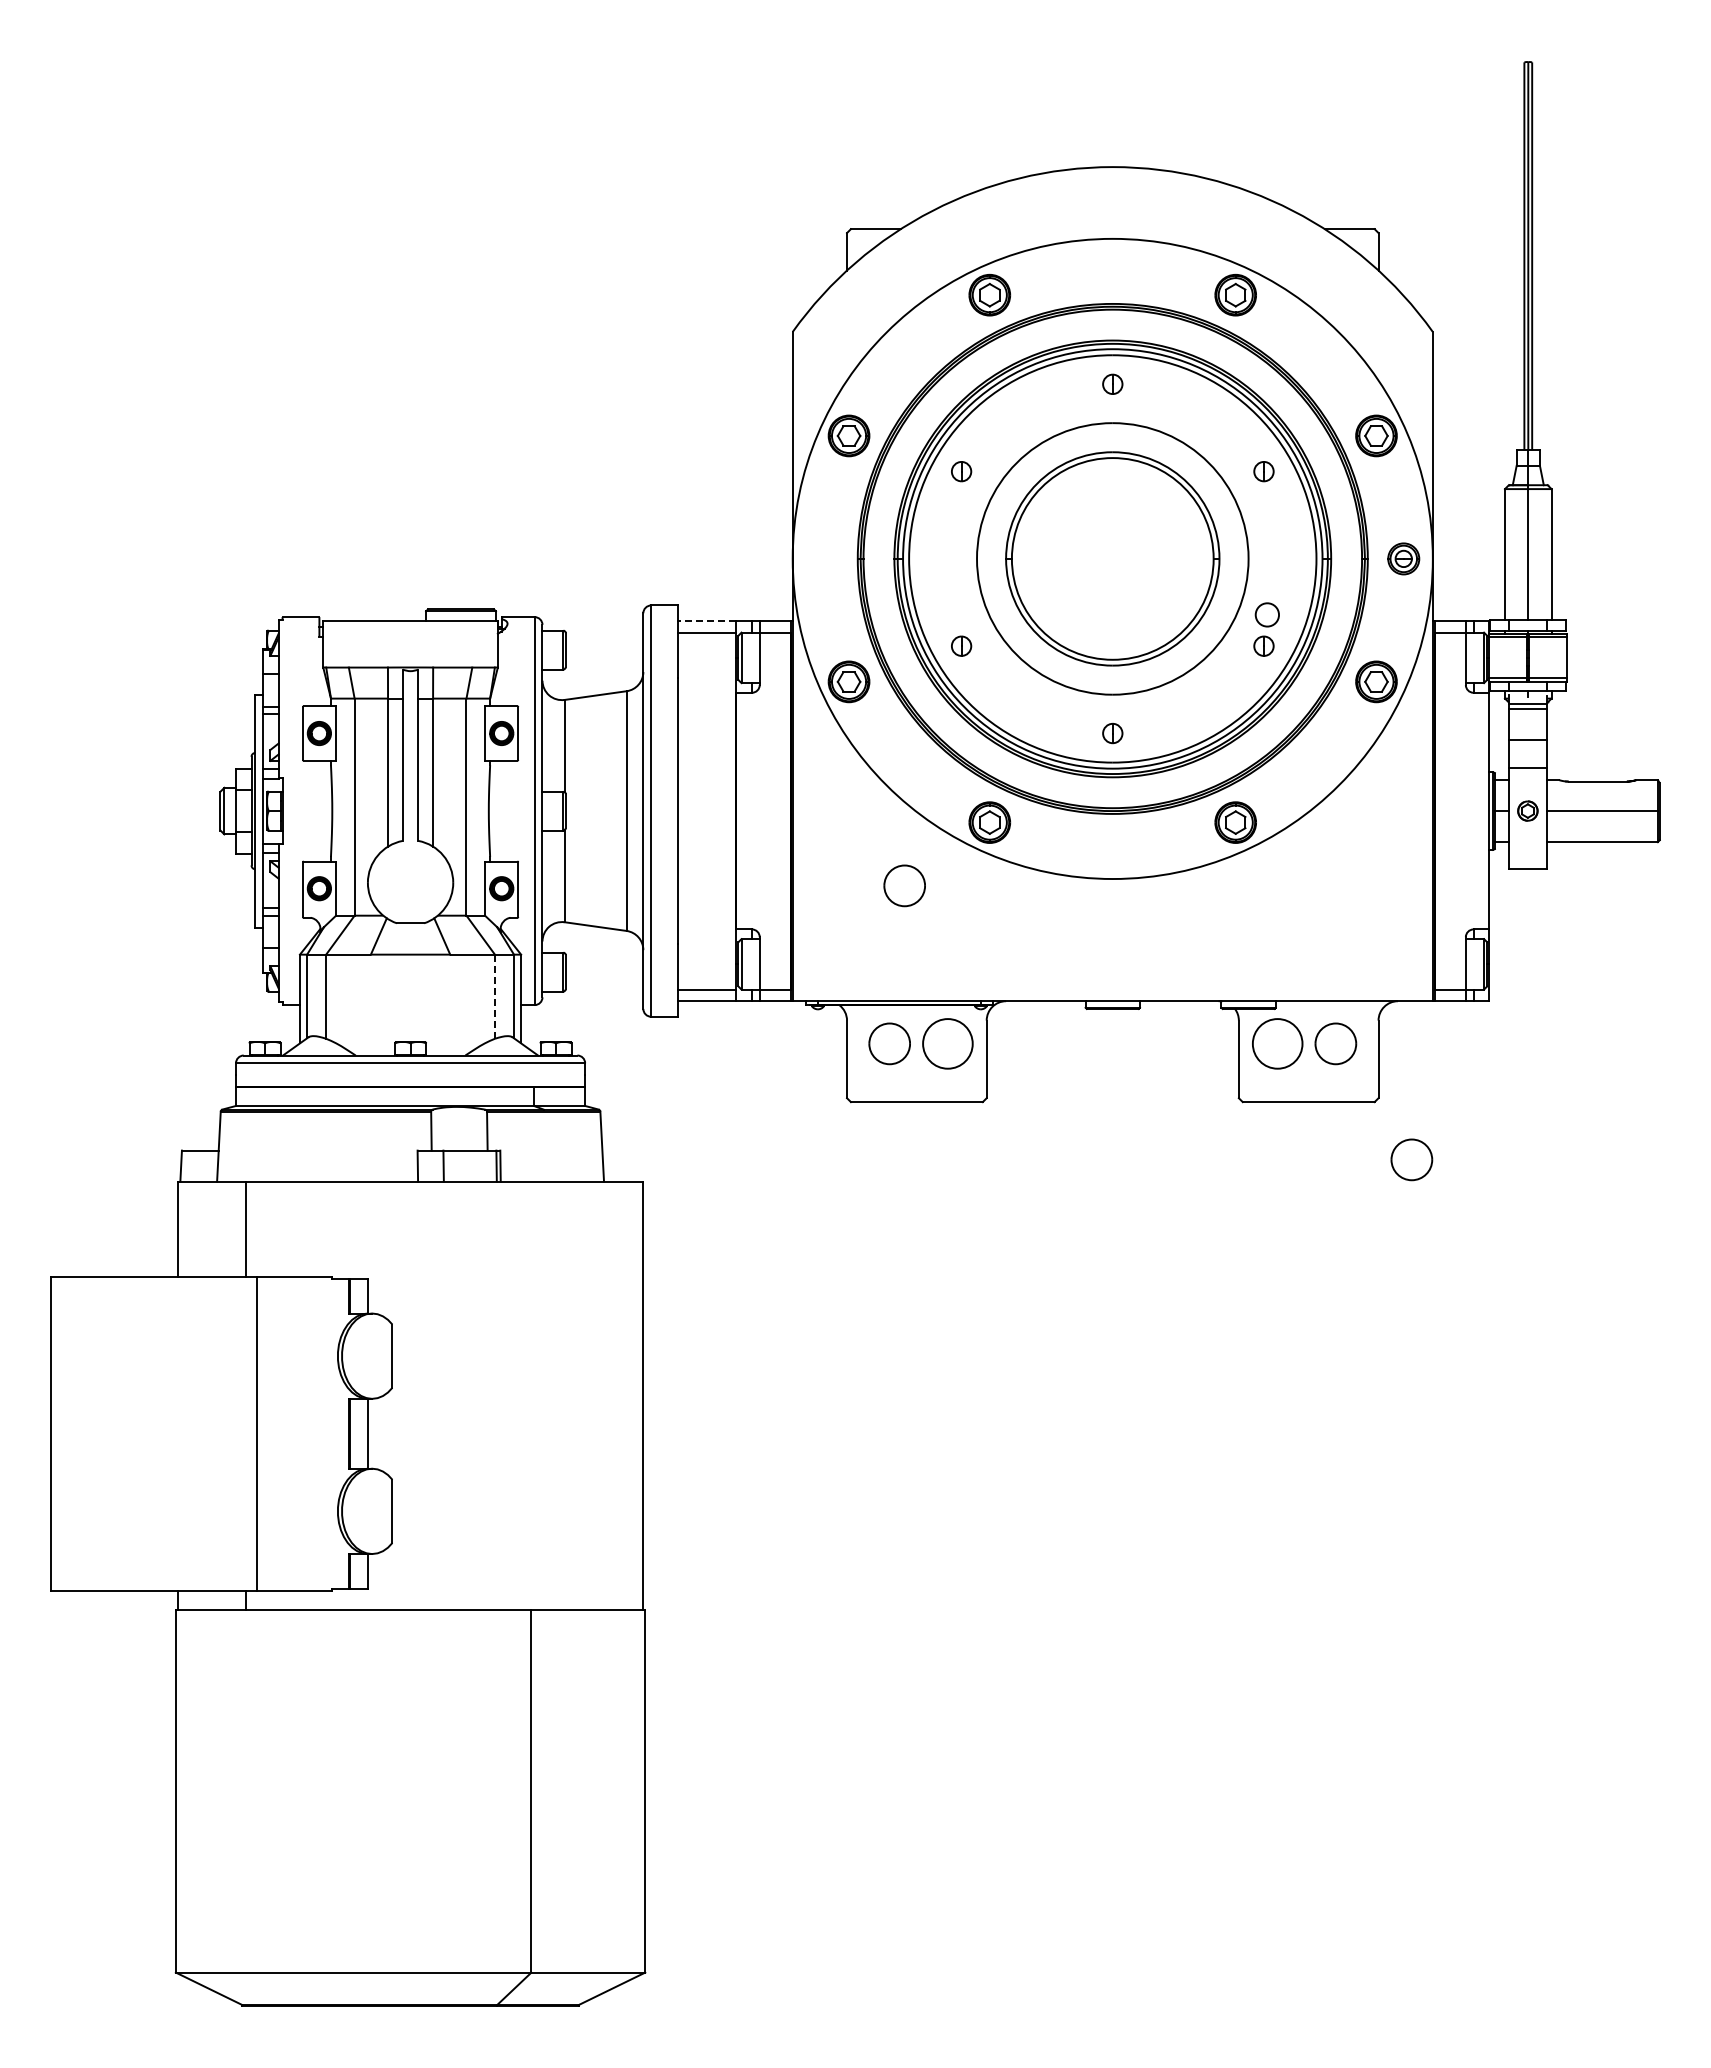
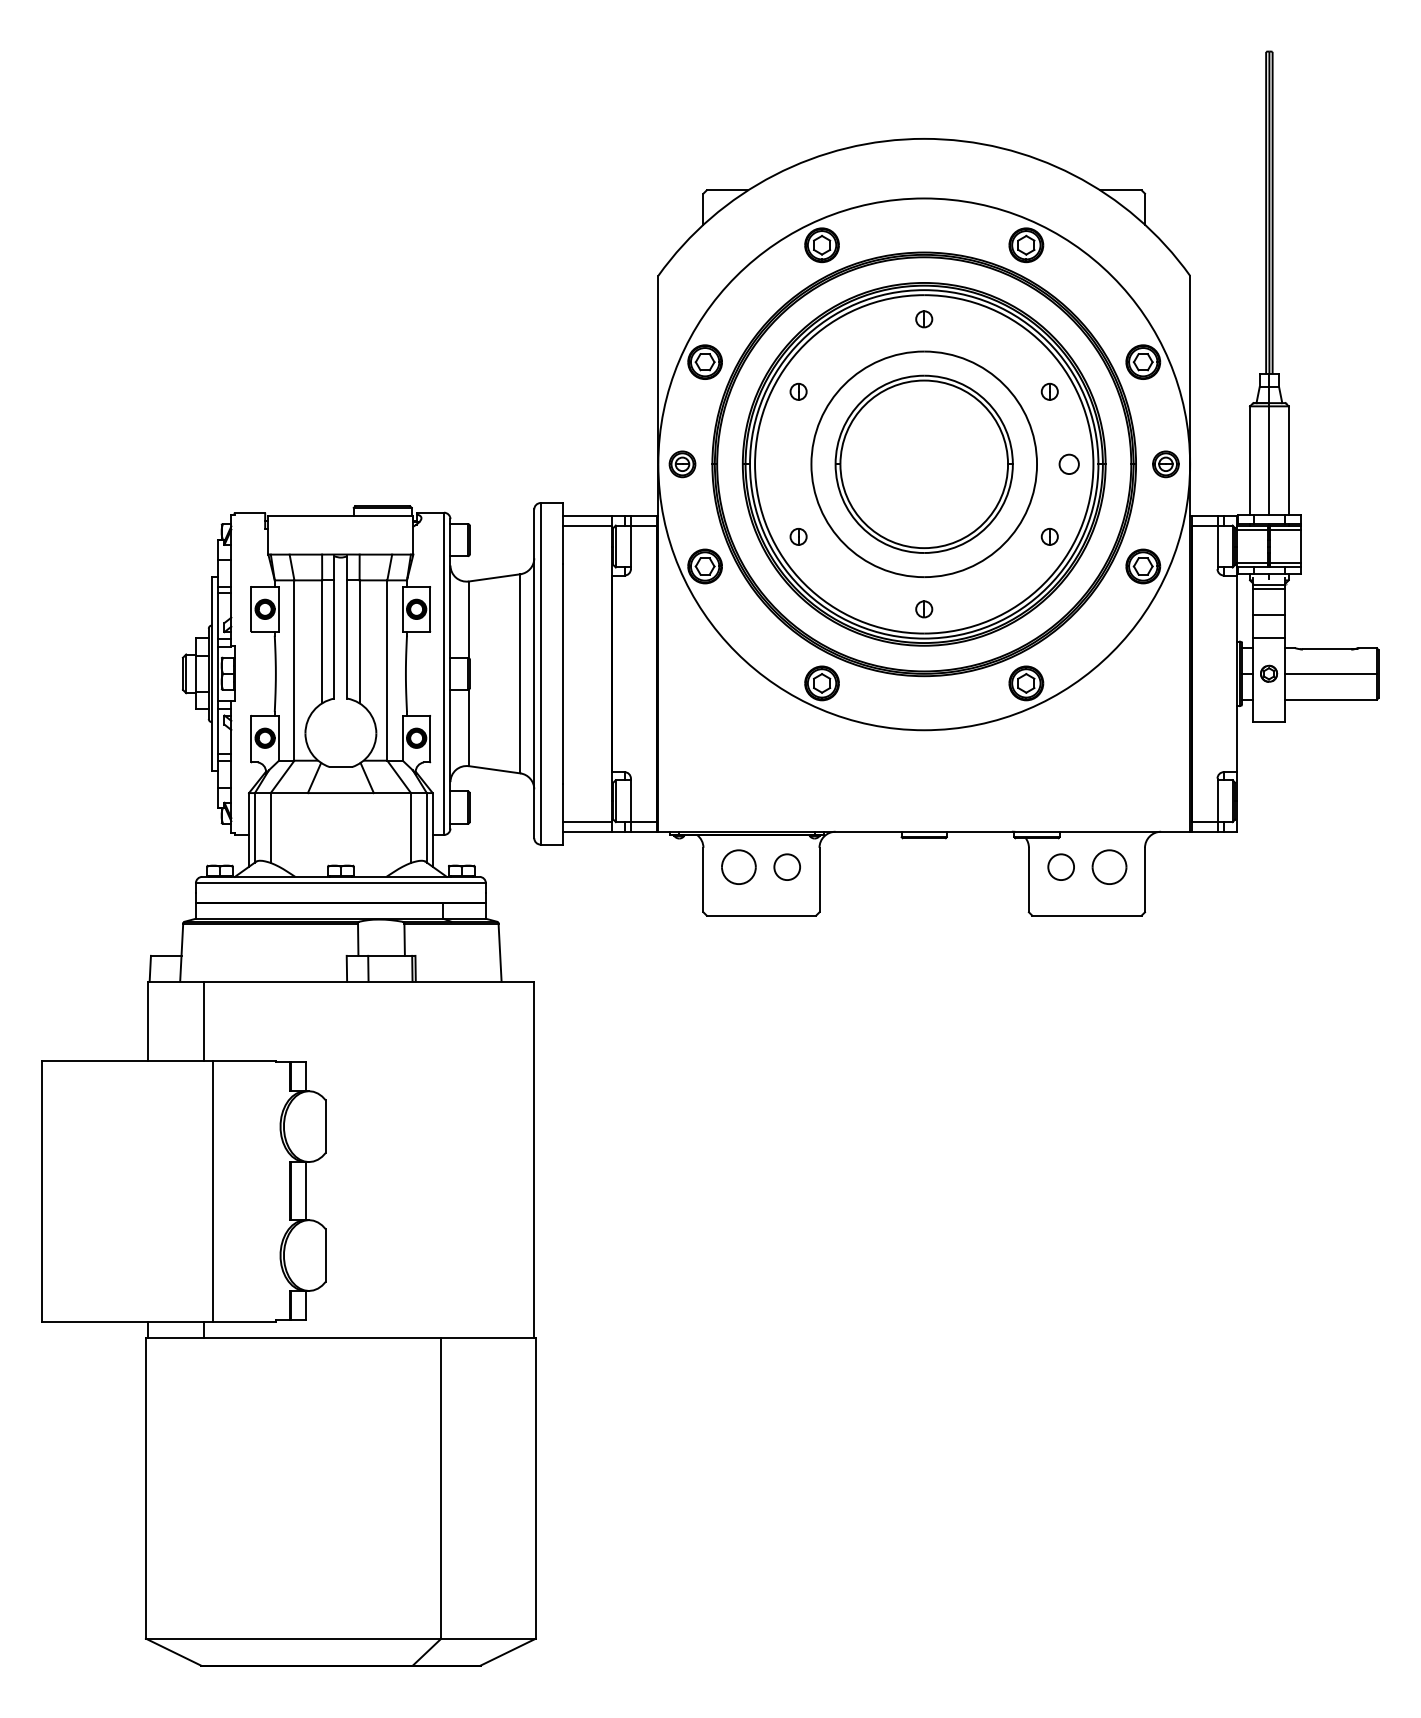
part: (821, 558) -> (682, 464), added
circle: (1266, 614) -> (1068, 464), moved
line: (706, 621) -> (586, 516), dashed -> solid
part: (904, 885) -> (751, 735), removed
line: (494, 996) -> (410, 827), dashed -> solid
circle: (947, 1043) -> (786, 866), size x0.62
circle: (1277, 1043) -> (1061, 866), size x0.62
part: (1411, 1159) -> (1172, 963), removed

